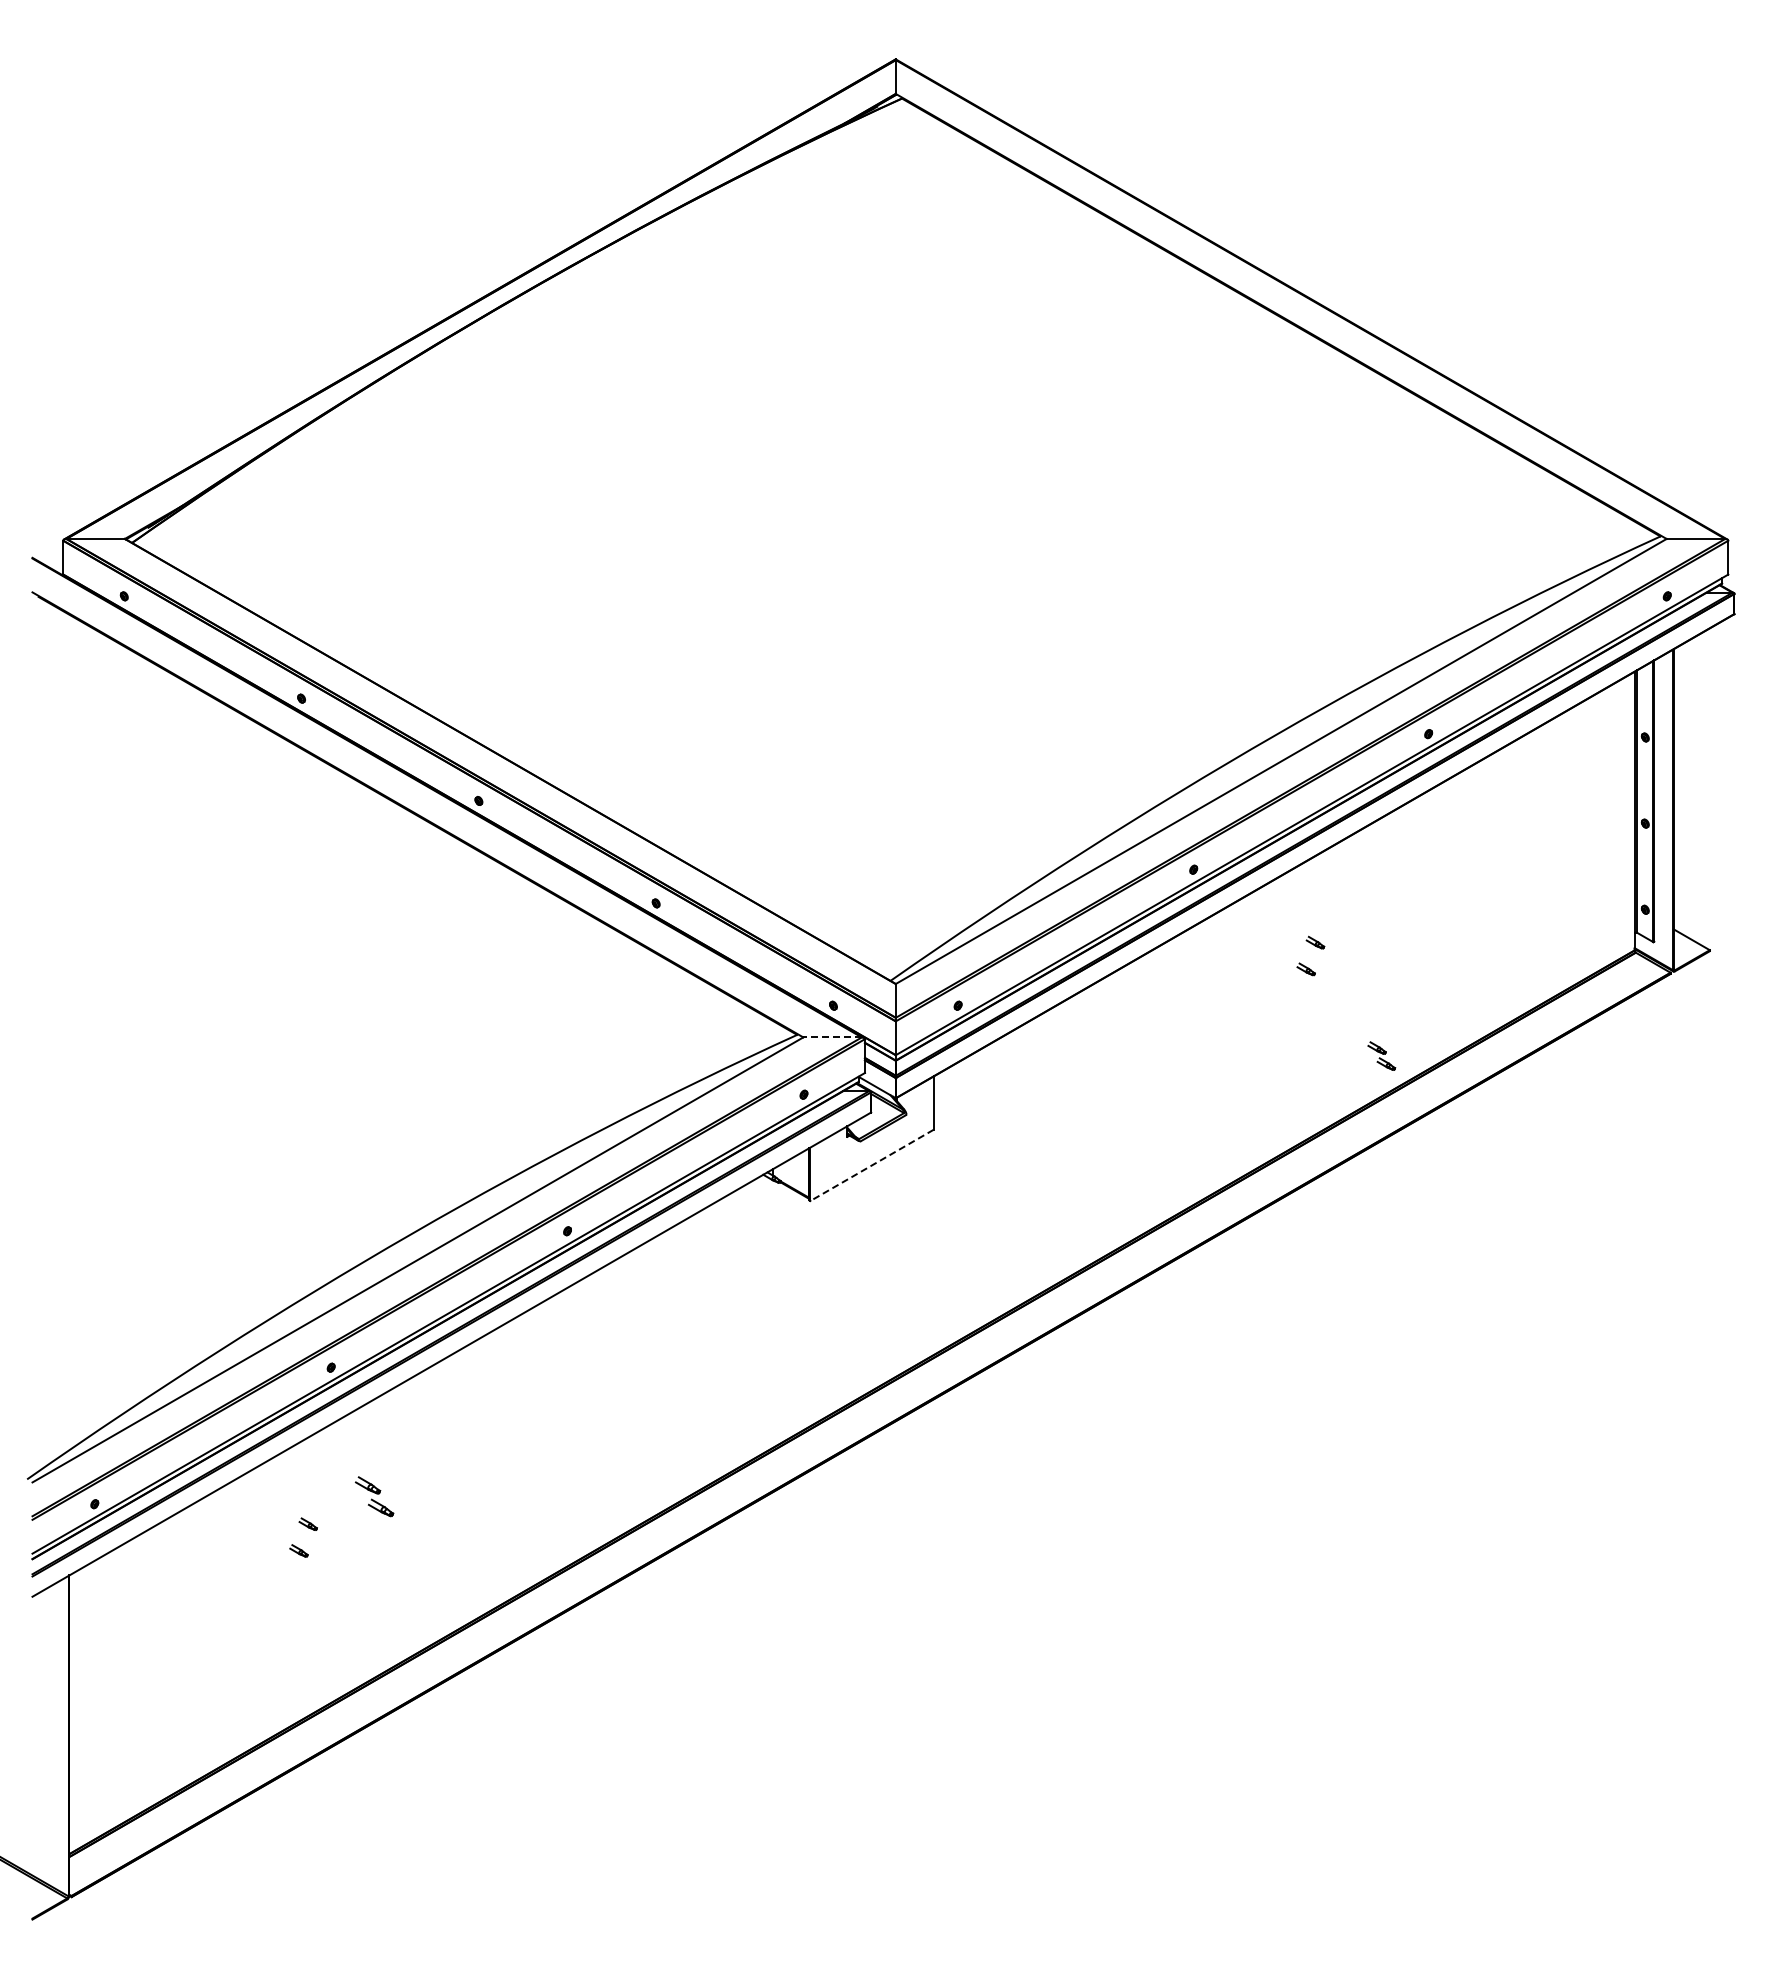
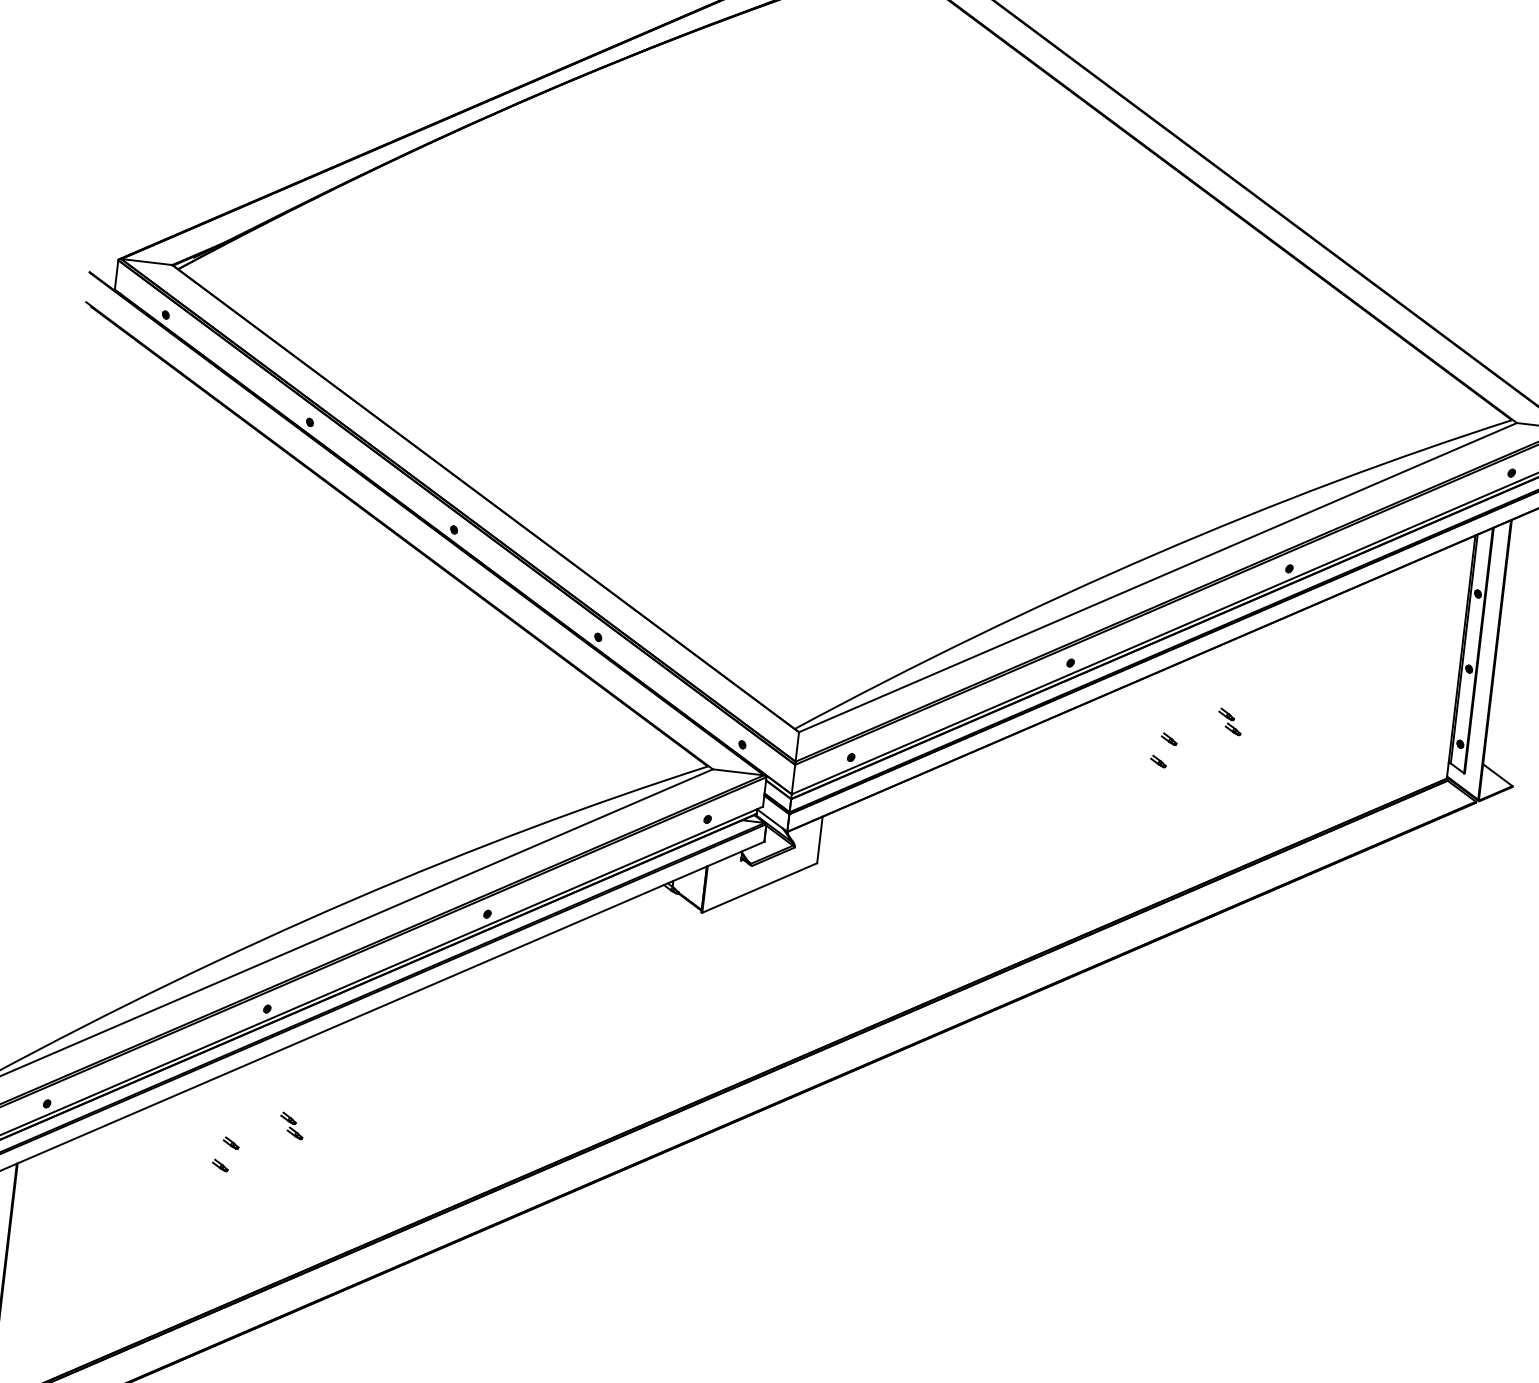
line: (832, 1037) -> (738, 772), dashed -> solid
part: (1381, 1055) -> (1229, 721), moved
line: (871, 1165) -> (759, 888), dashed -> solid
part: (374, 1496) -> (291, 1125), size x0.71

